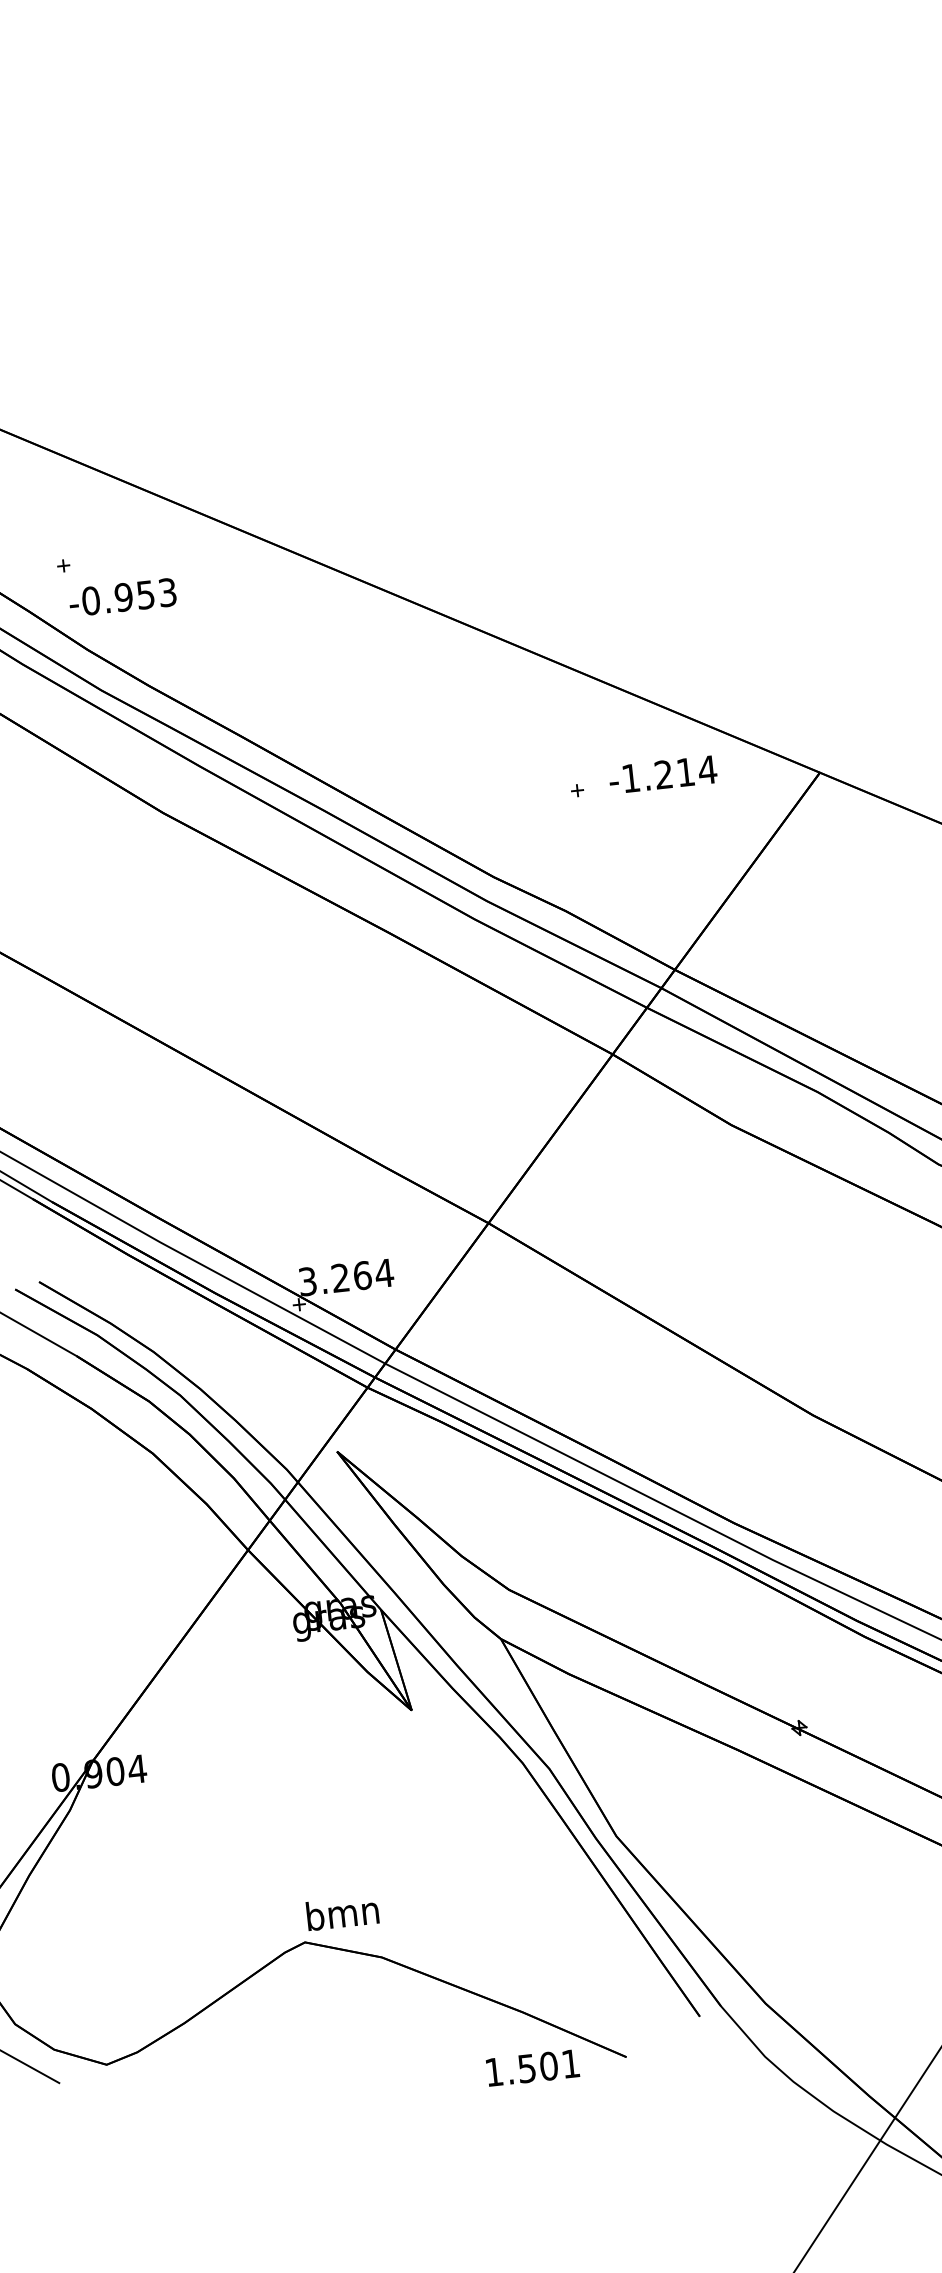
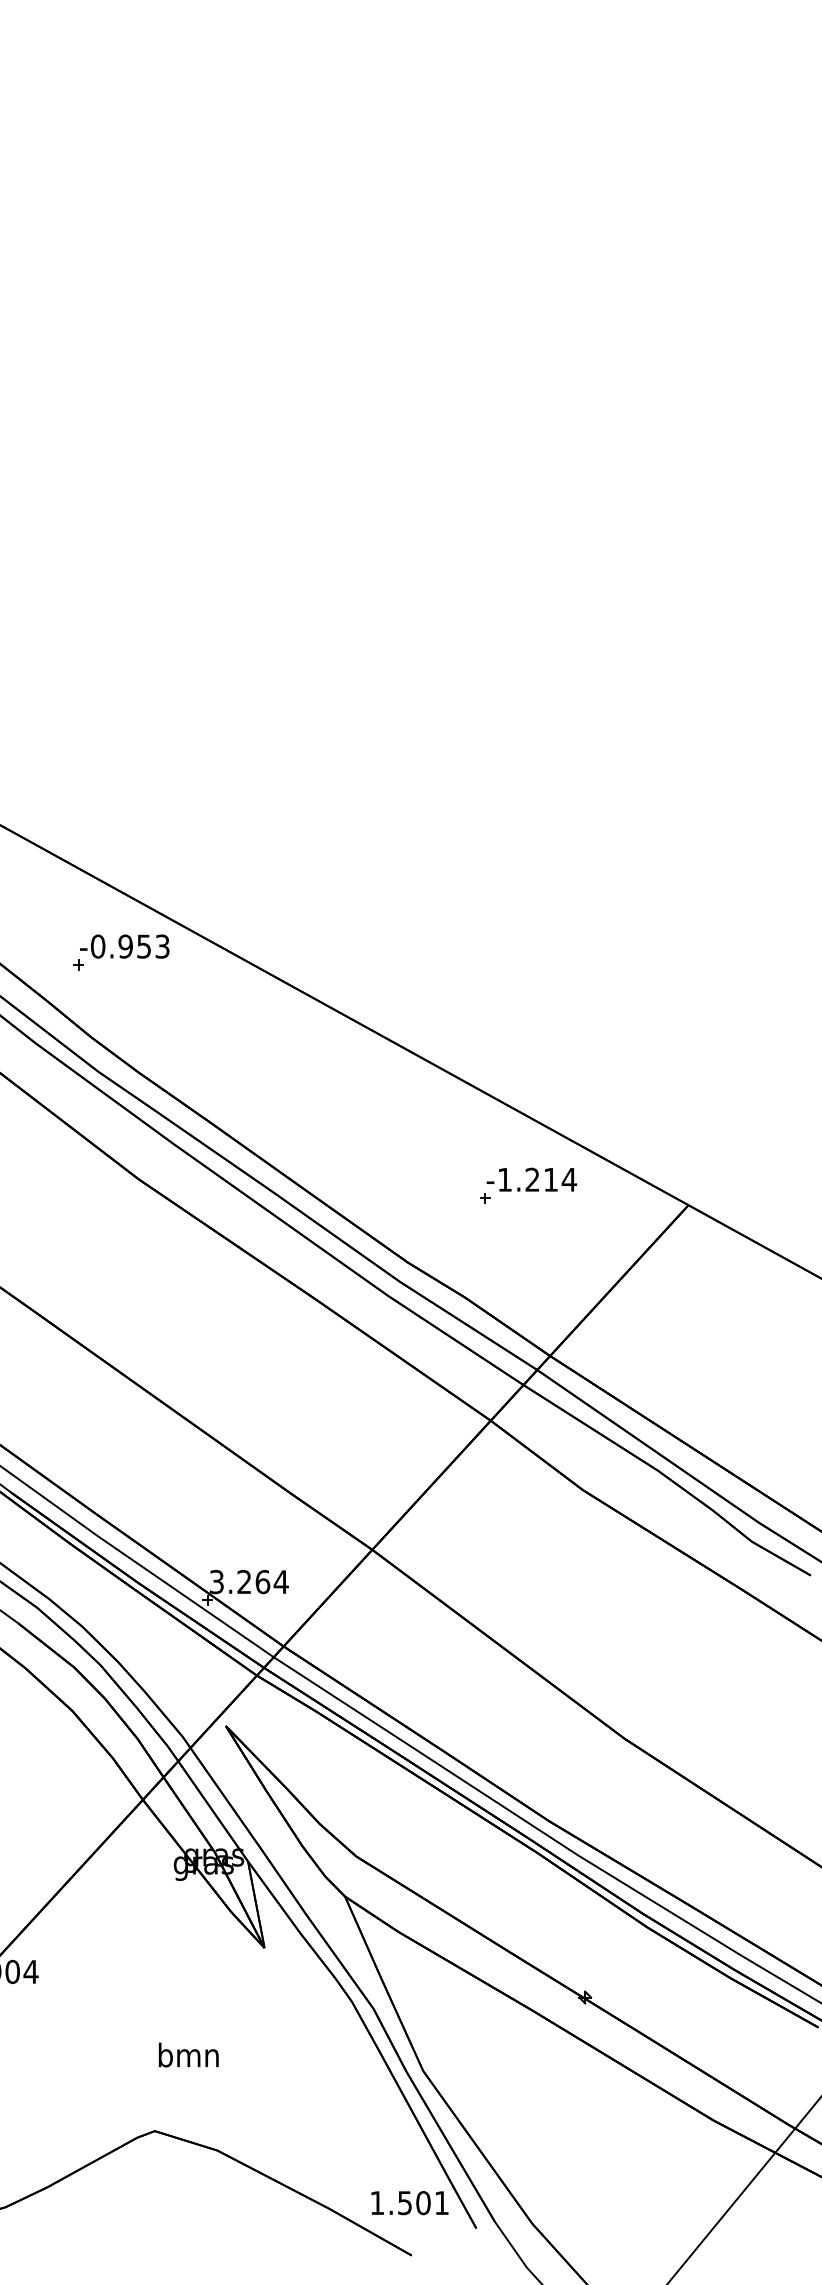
text: (122, 597) -> (124, 946), moved
text: (662, 774) -> (531, 1179), moved
text: (342, 1912) -> (188, 2054), moved
text: (532, 2068) -> (409, 2203), moved

